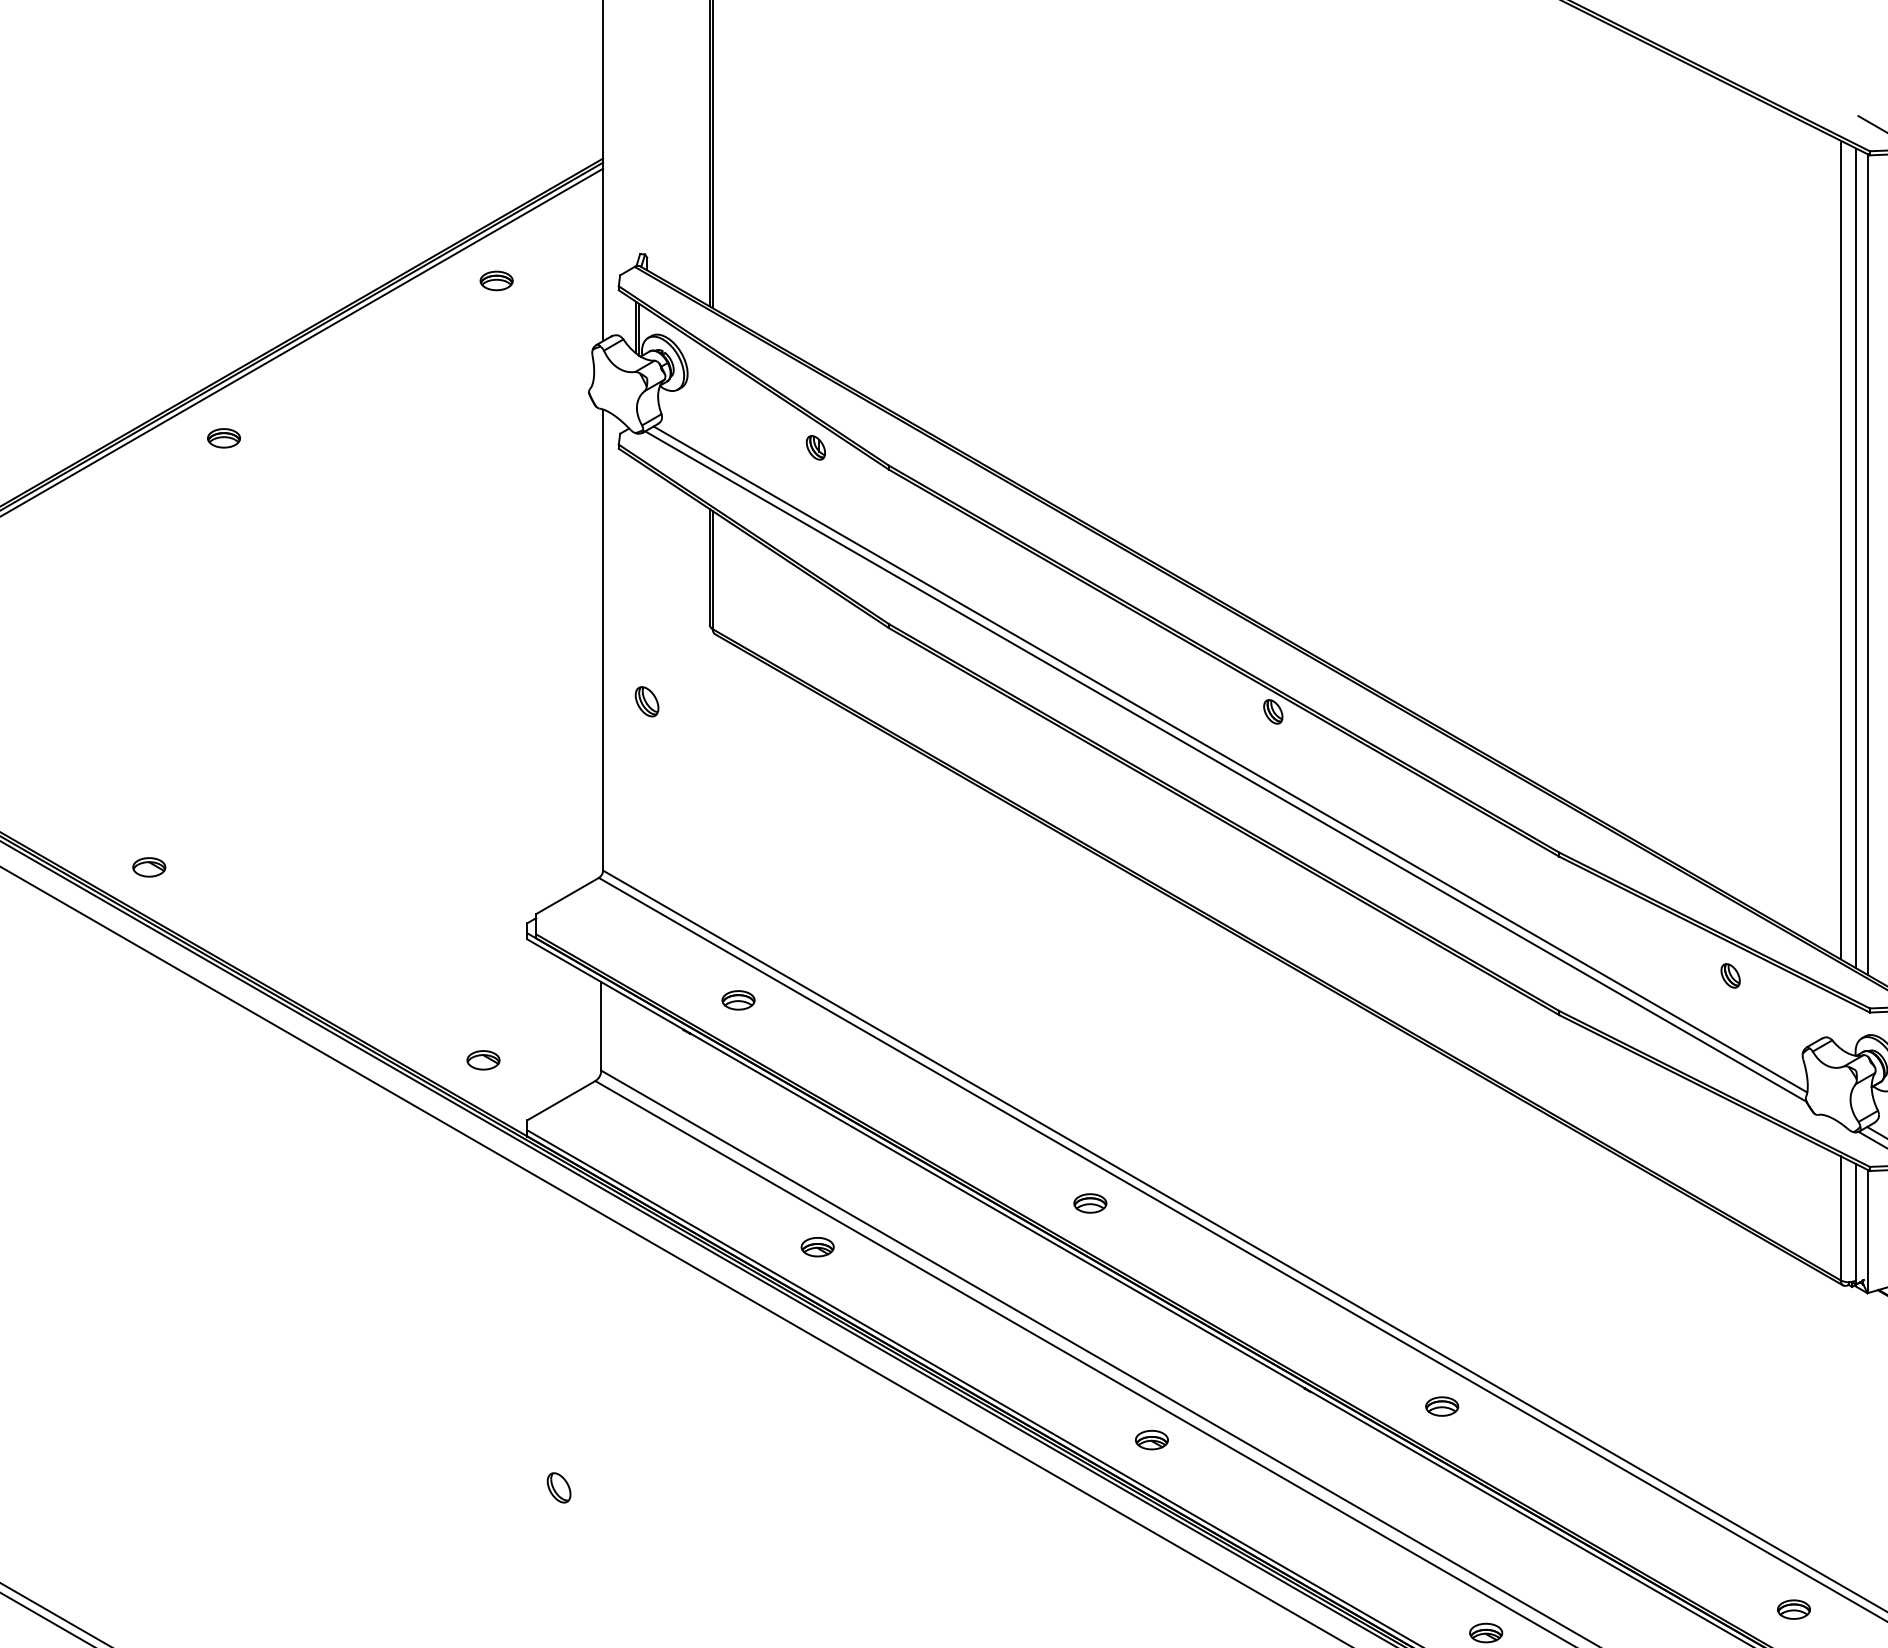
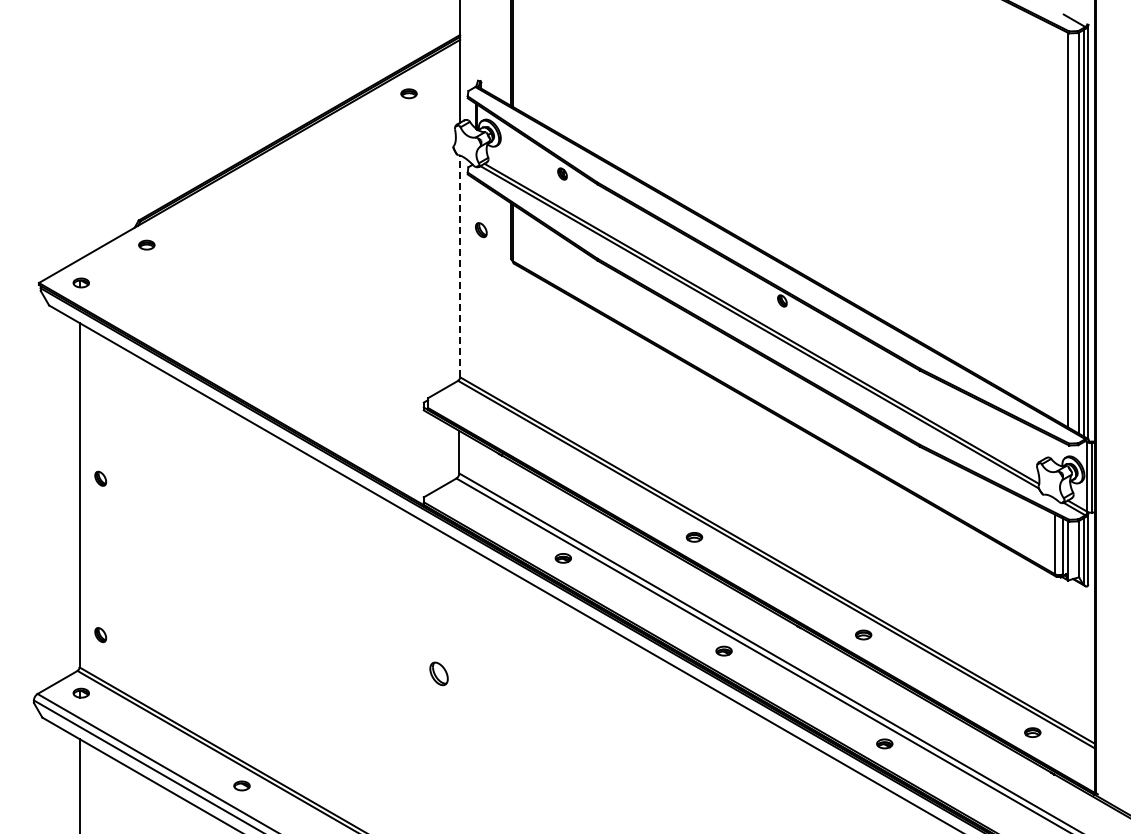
part: (223, 438) -> (277, 169), removed
line: (1841, 550) -> (1055, 223), removed
line: (1855, 559) -> (1062, 227), removed
line: (603, 640) -> (460, 266), solid -> dashed
part: (647, 702) -> (481, 230), moved
part: (148, 866) -> (241, 375), removed
part: (1730, 974) -> (1002, 427), removed
part: (736, 999) -> (524, 439), removed
part: (483, 1060) -> (402, 468), removed
part: (557, 1488) -> (438, 674), size x1.6

